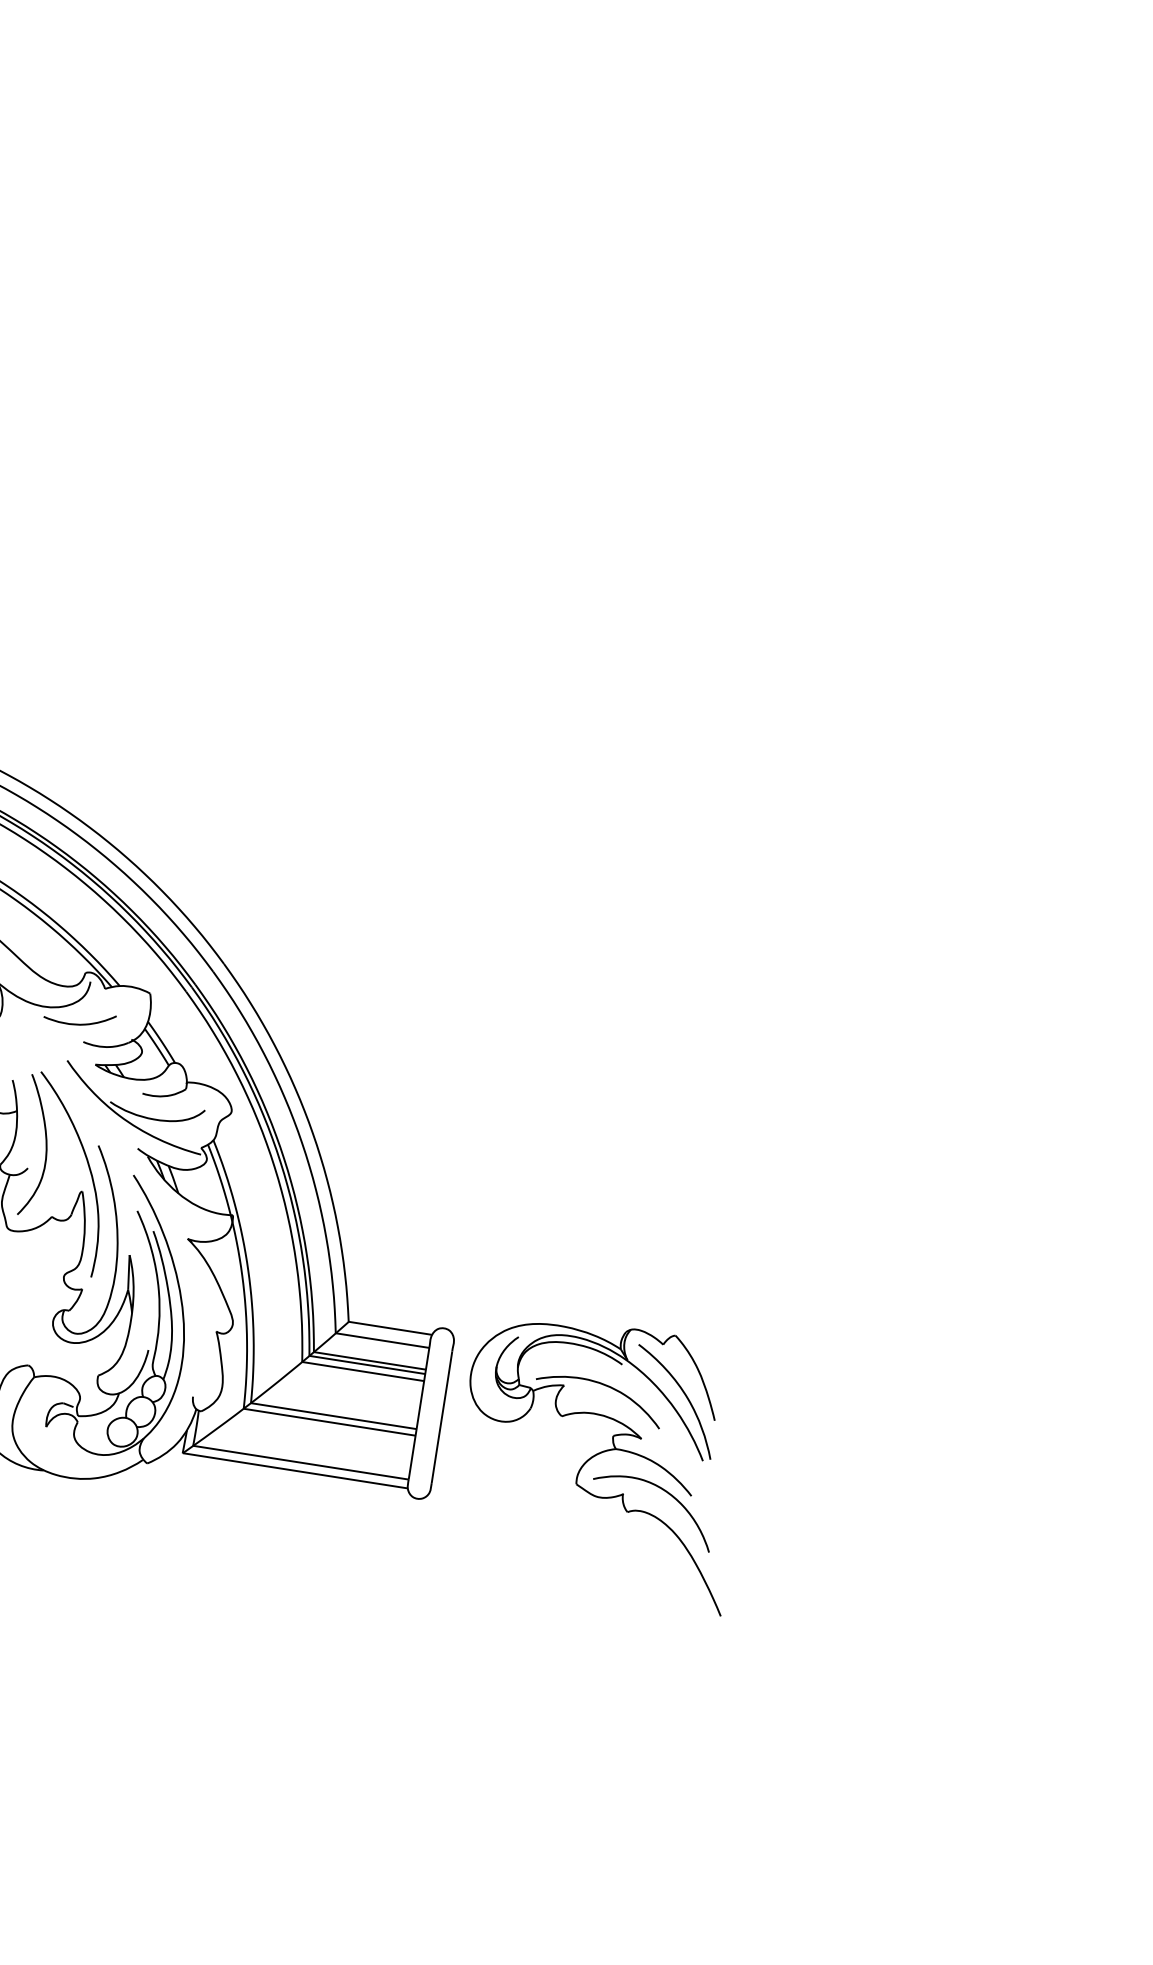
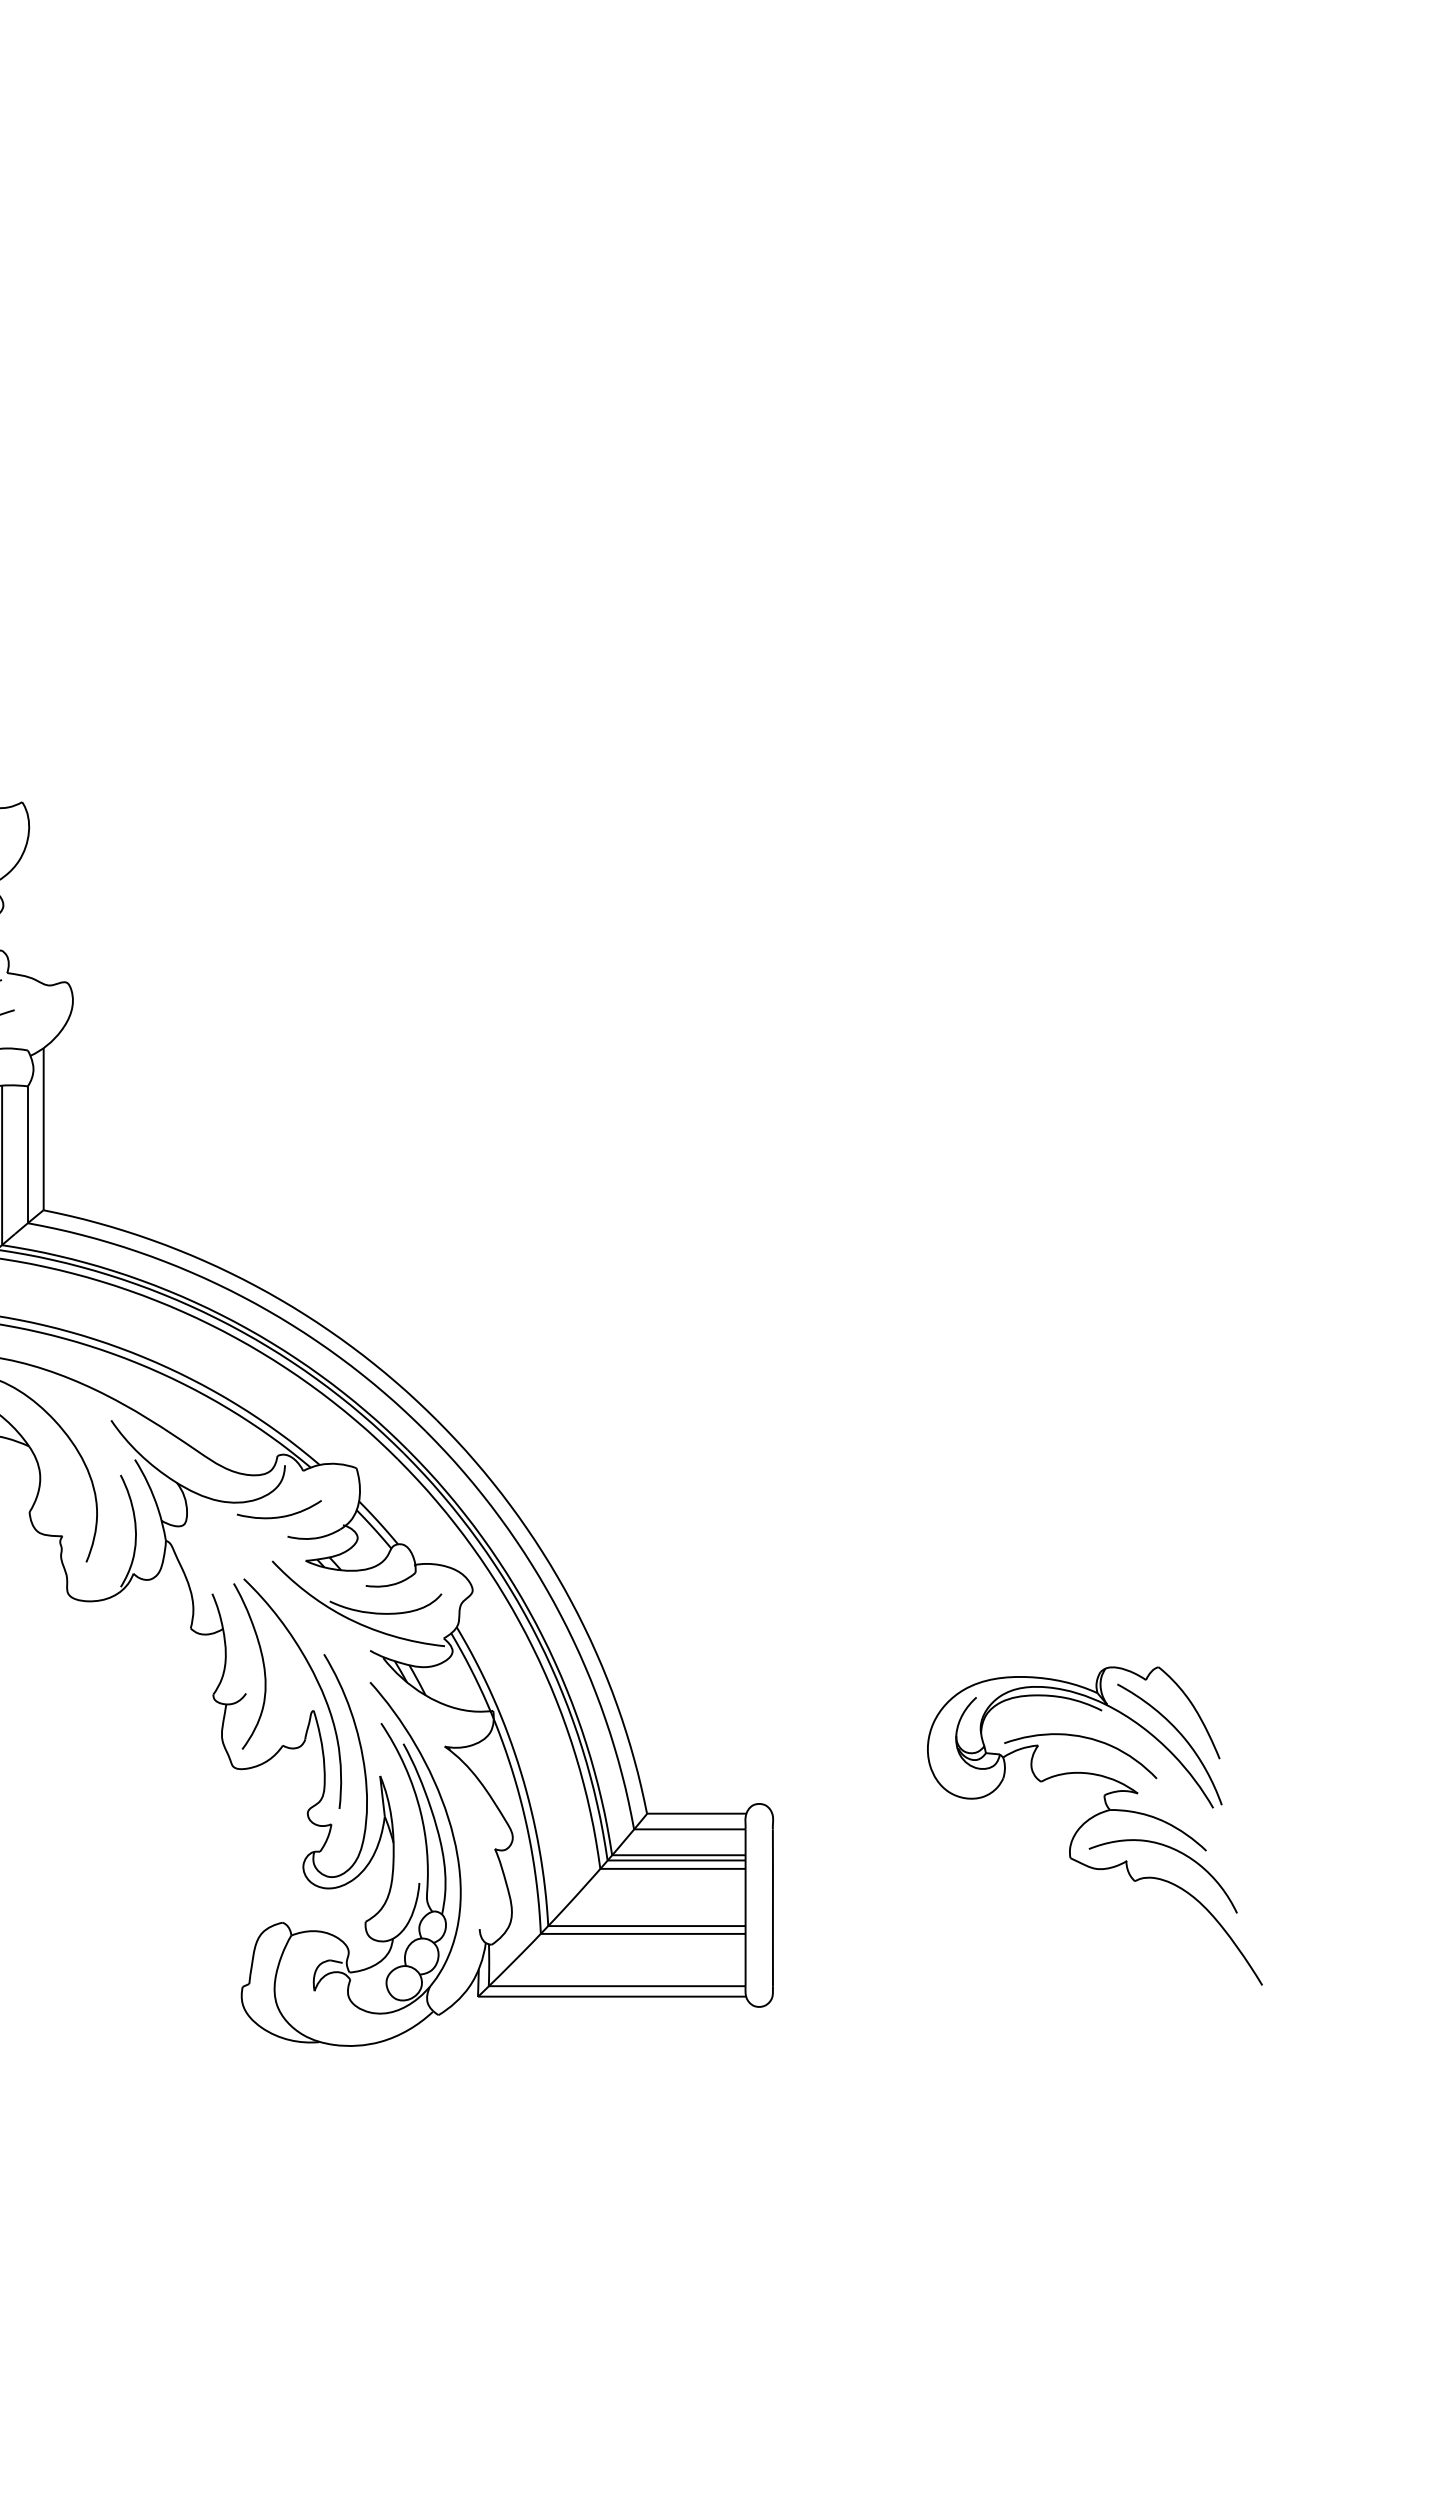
part: (599, 1454) -> (1091, 1819), moved

